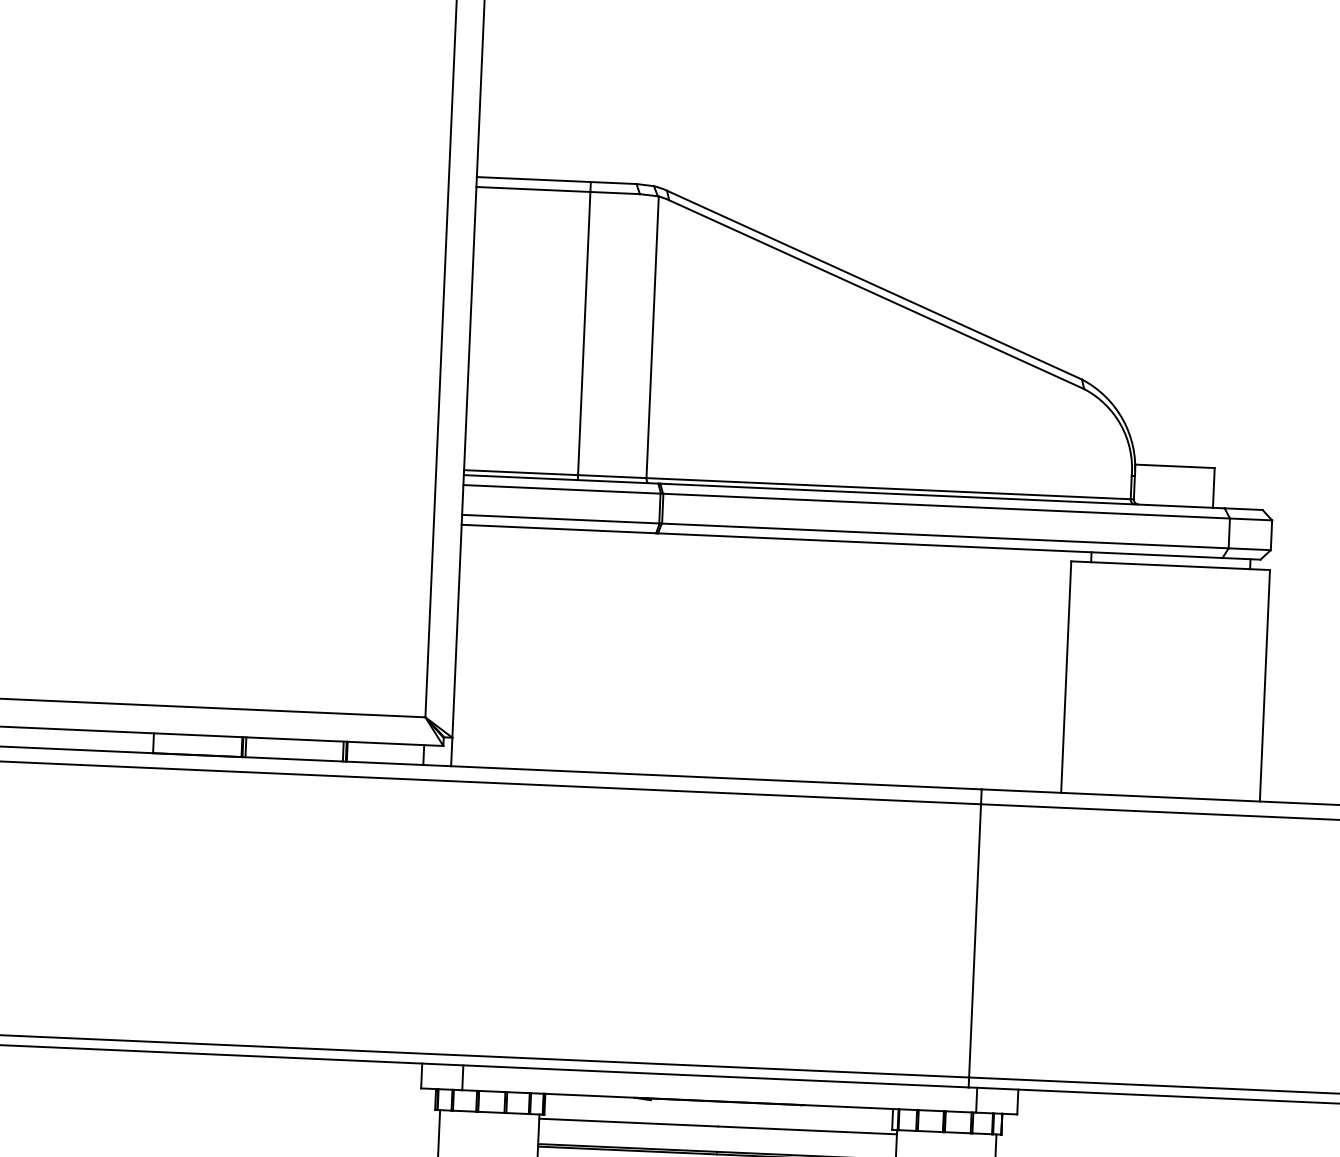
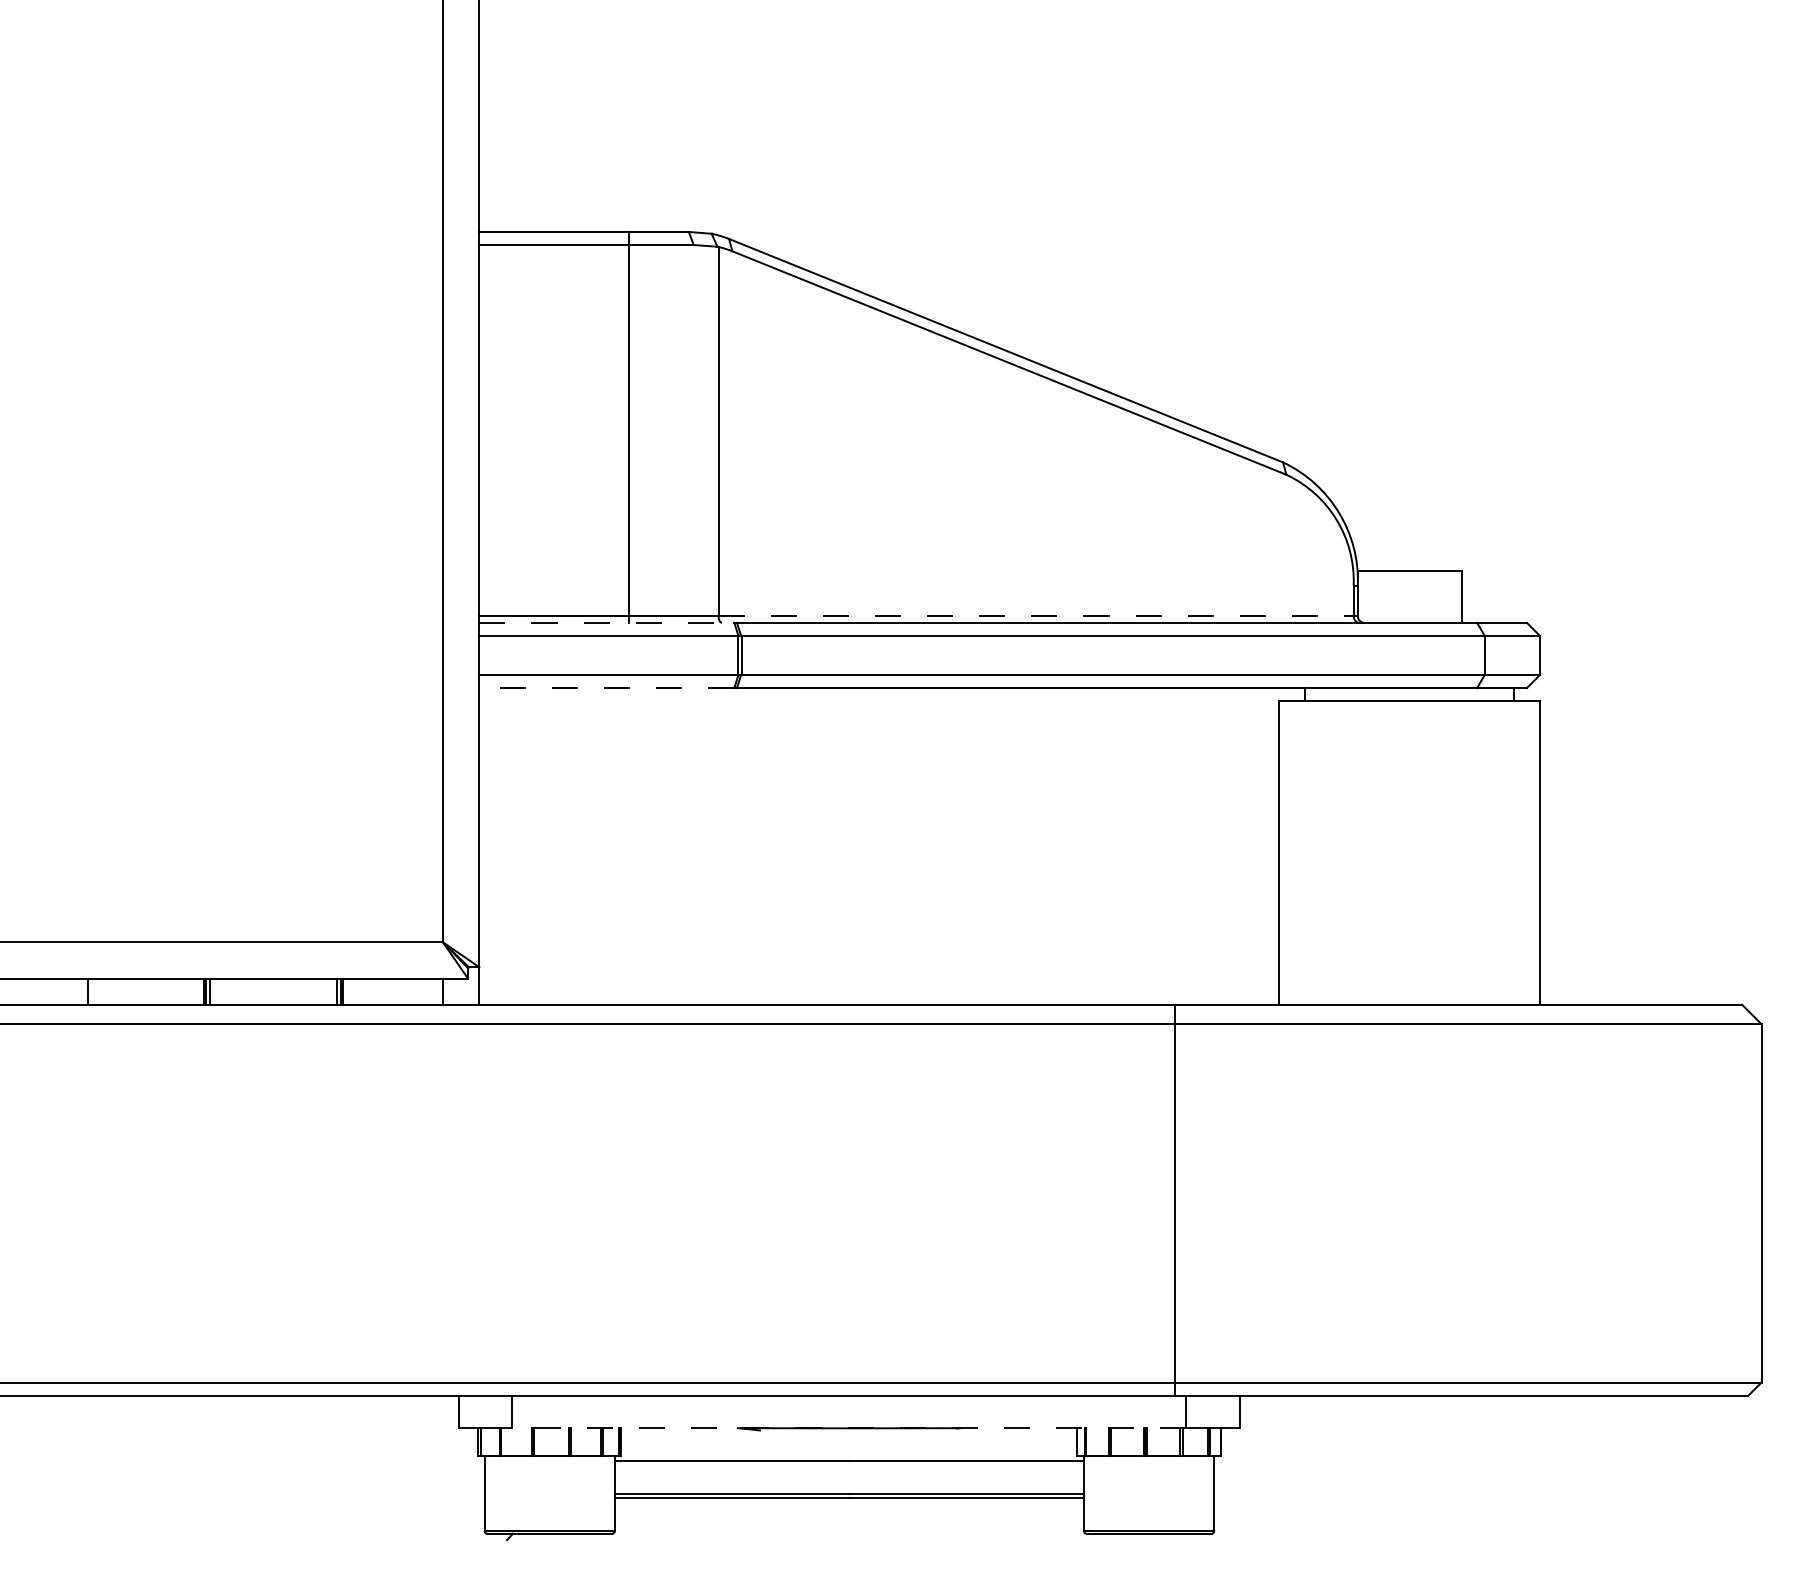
line: (560, 479) -> (606, 622), solid -> dashed
line: (888, 488) -> (1036, 616), solid -> dashed
line: (558, 529) -> (606, 688), solid -> dashed
line: (719, 1101) -> (849, 1428), solid -> dashed

